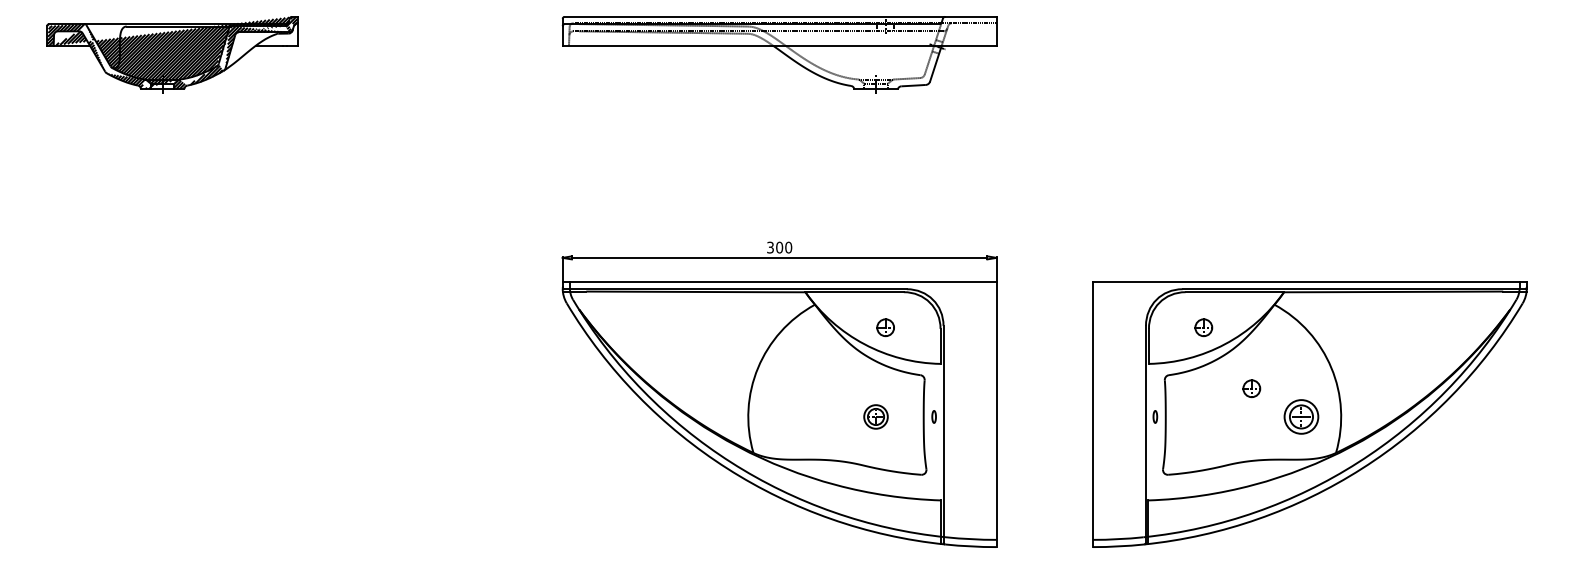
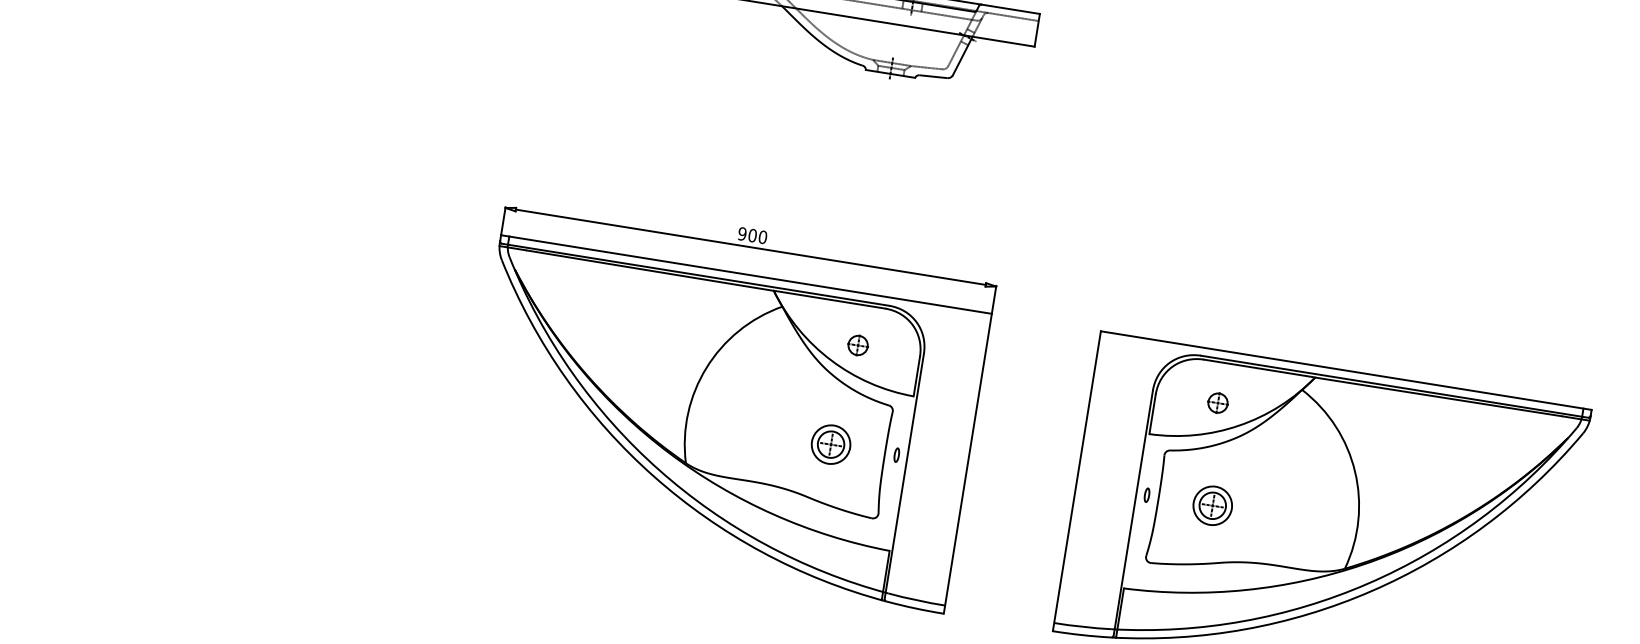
text: (770, 247) -> (742, 233), 300 -> 900
part: (1251, 388) -> (1260, 480), removed
part: (875, 416) -> (830, 444), size x1.43
part: (1301, 416) -> (1212, 505), moved

